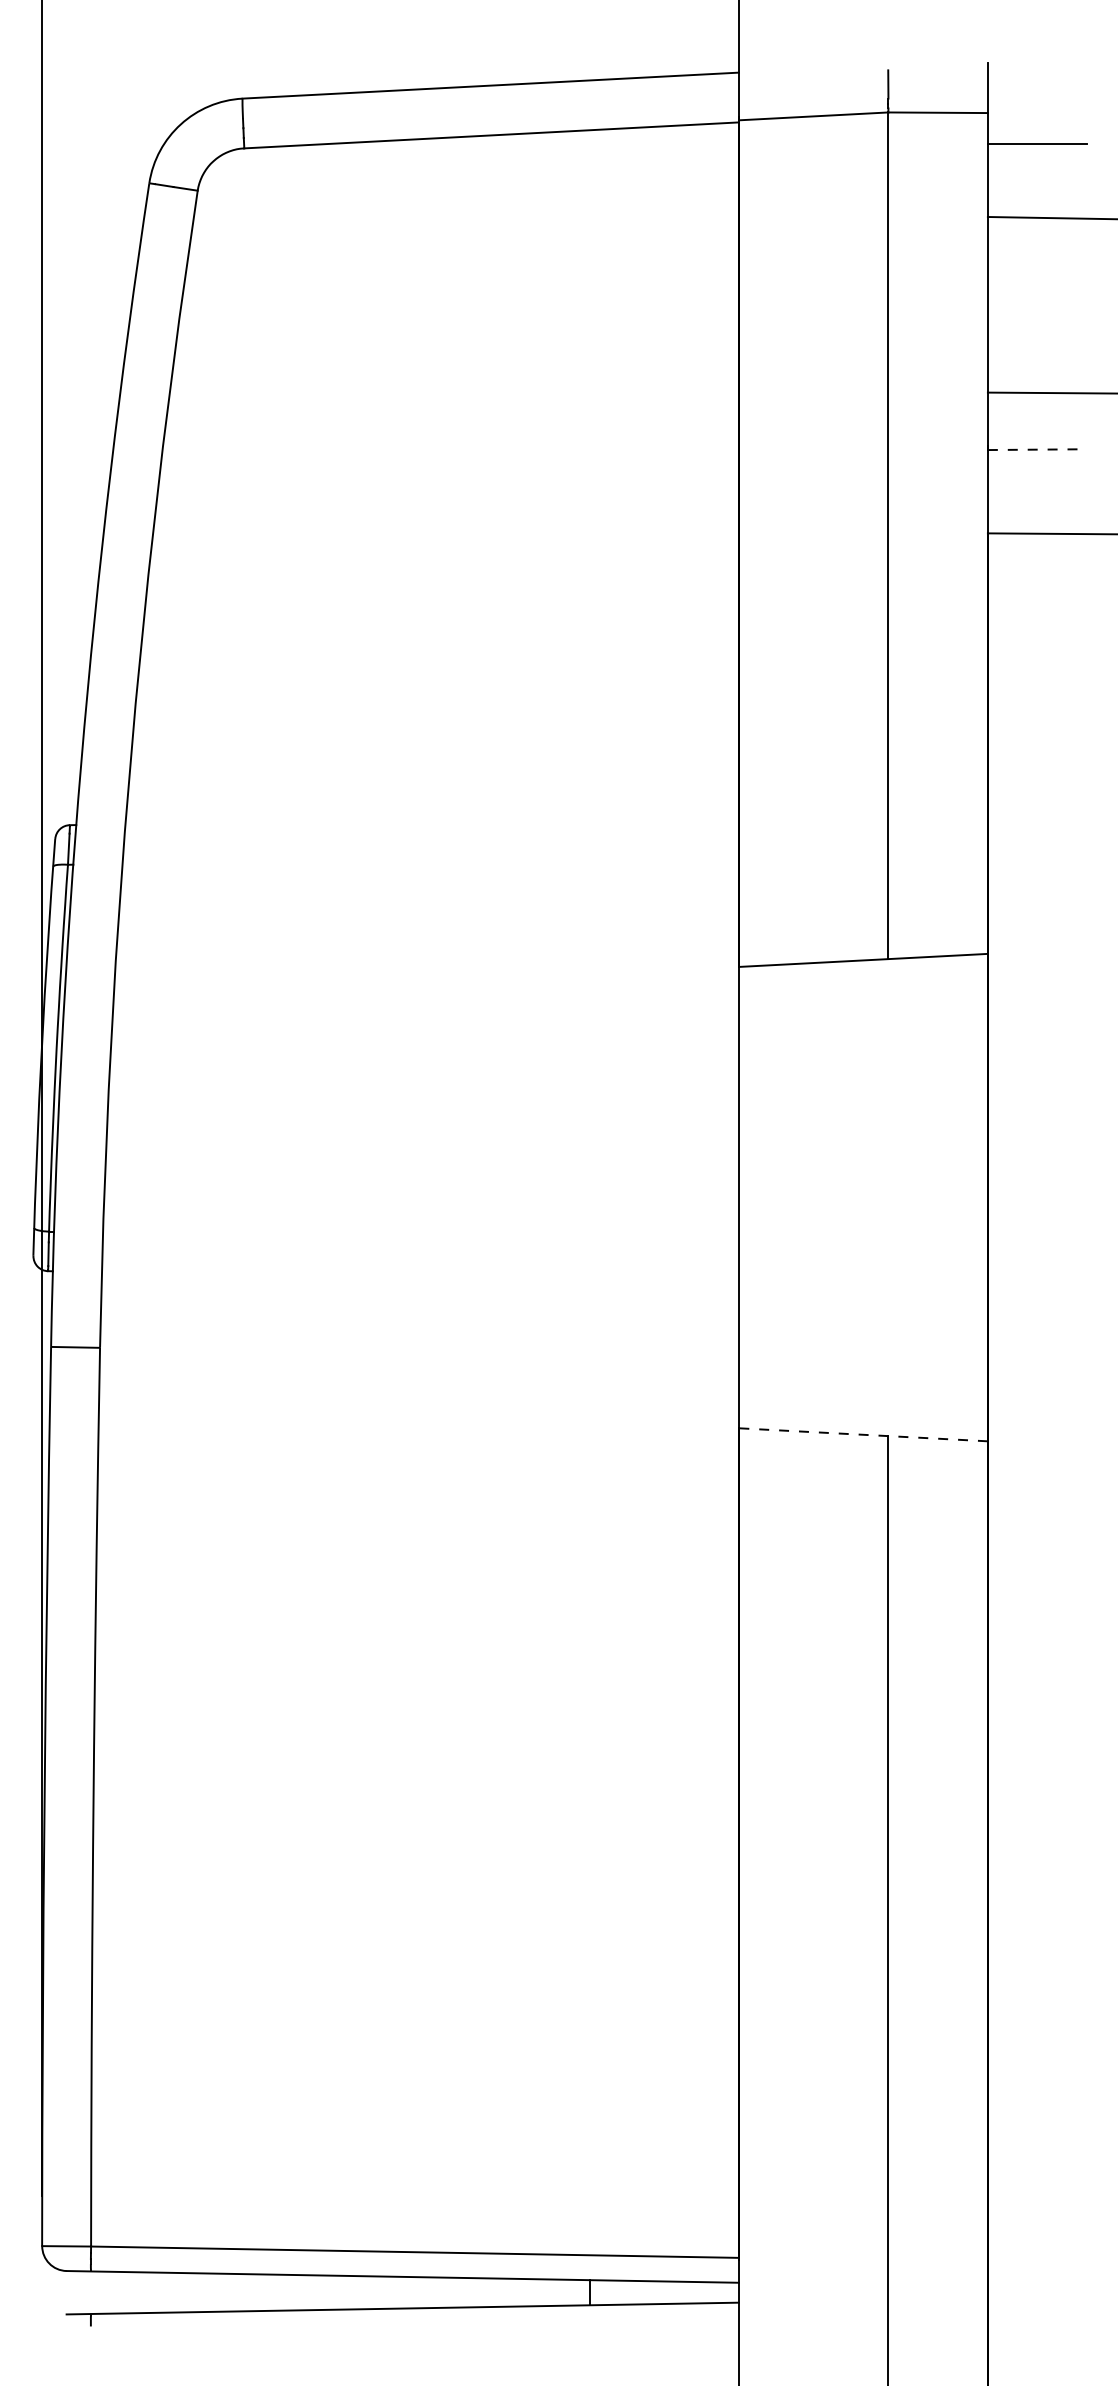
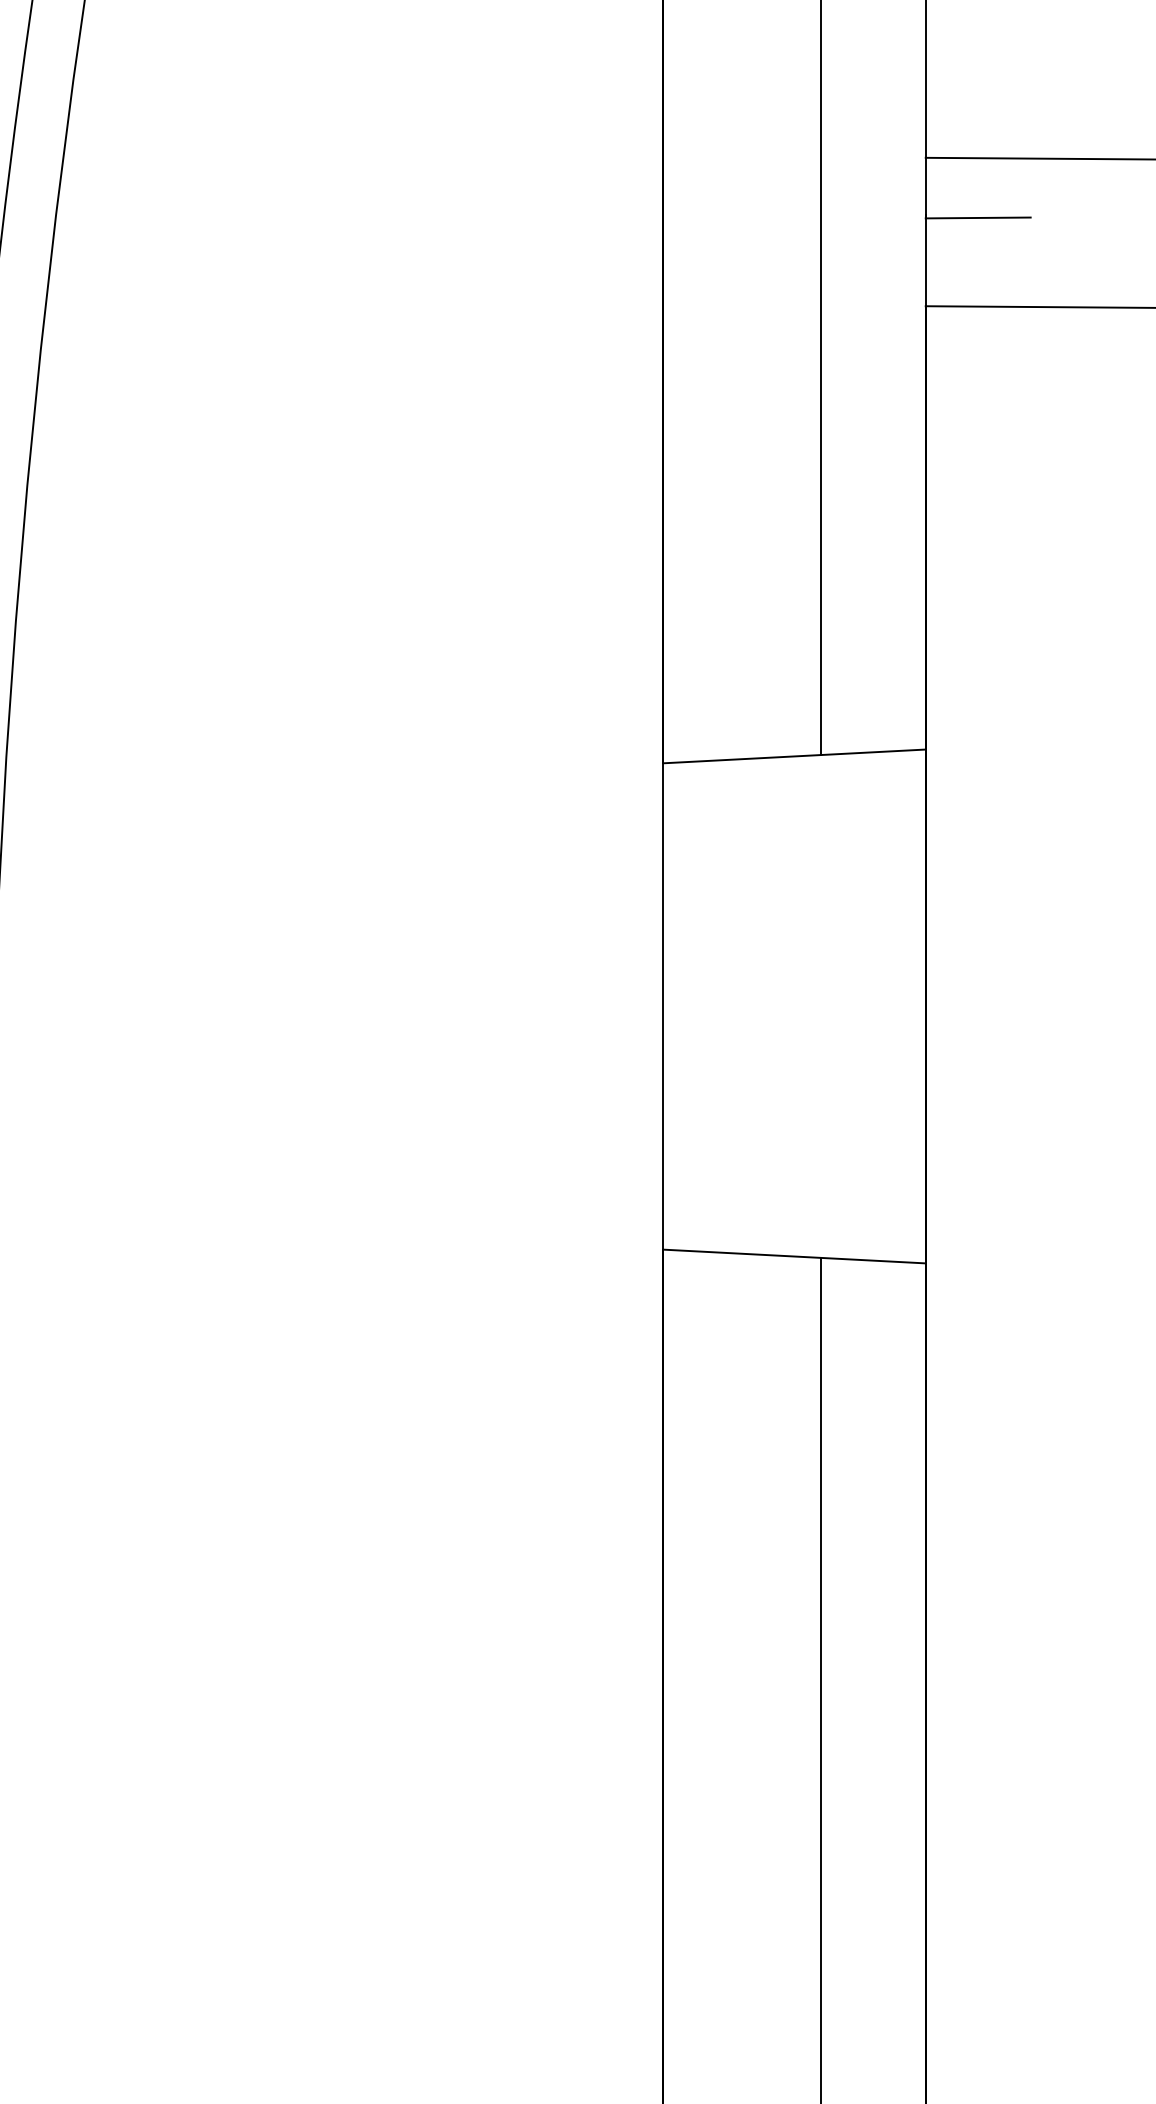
line: (1037, 449) -> (978, 217), dashed -> solid
line: (863, 1434) -> (794, 1256), dashed -> solid

